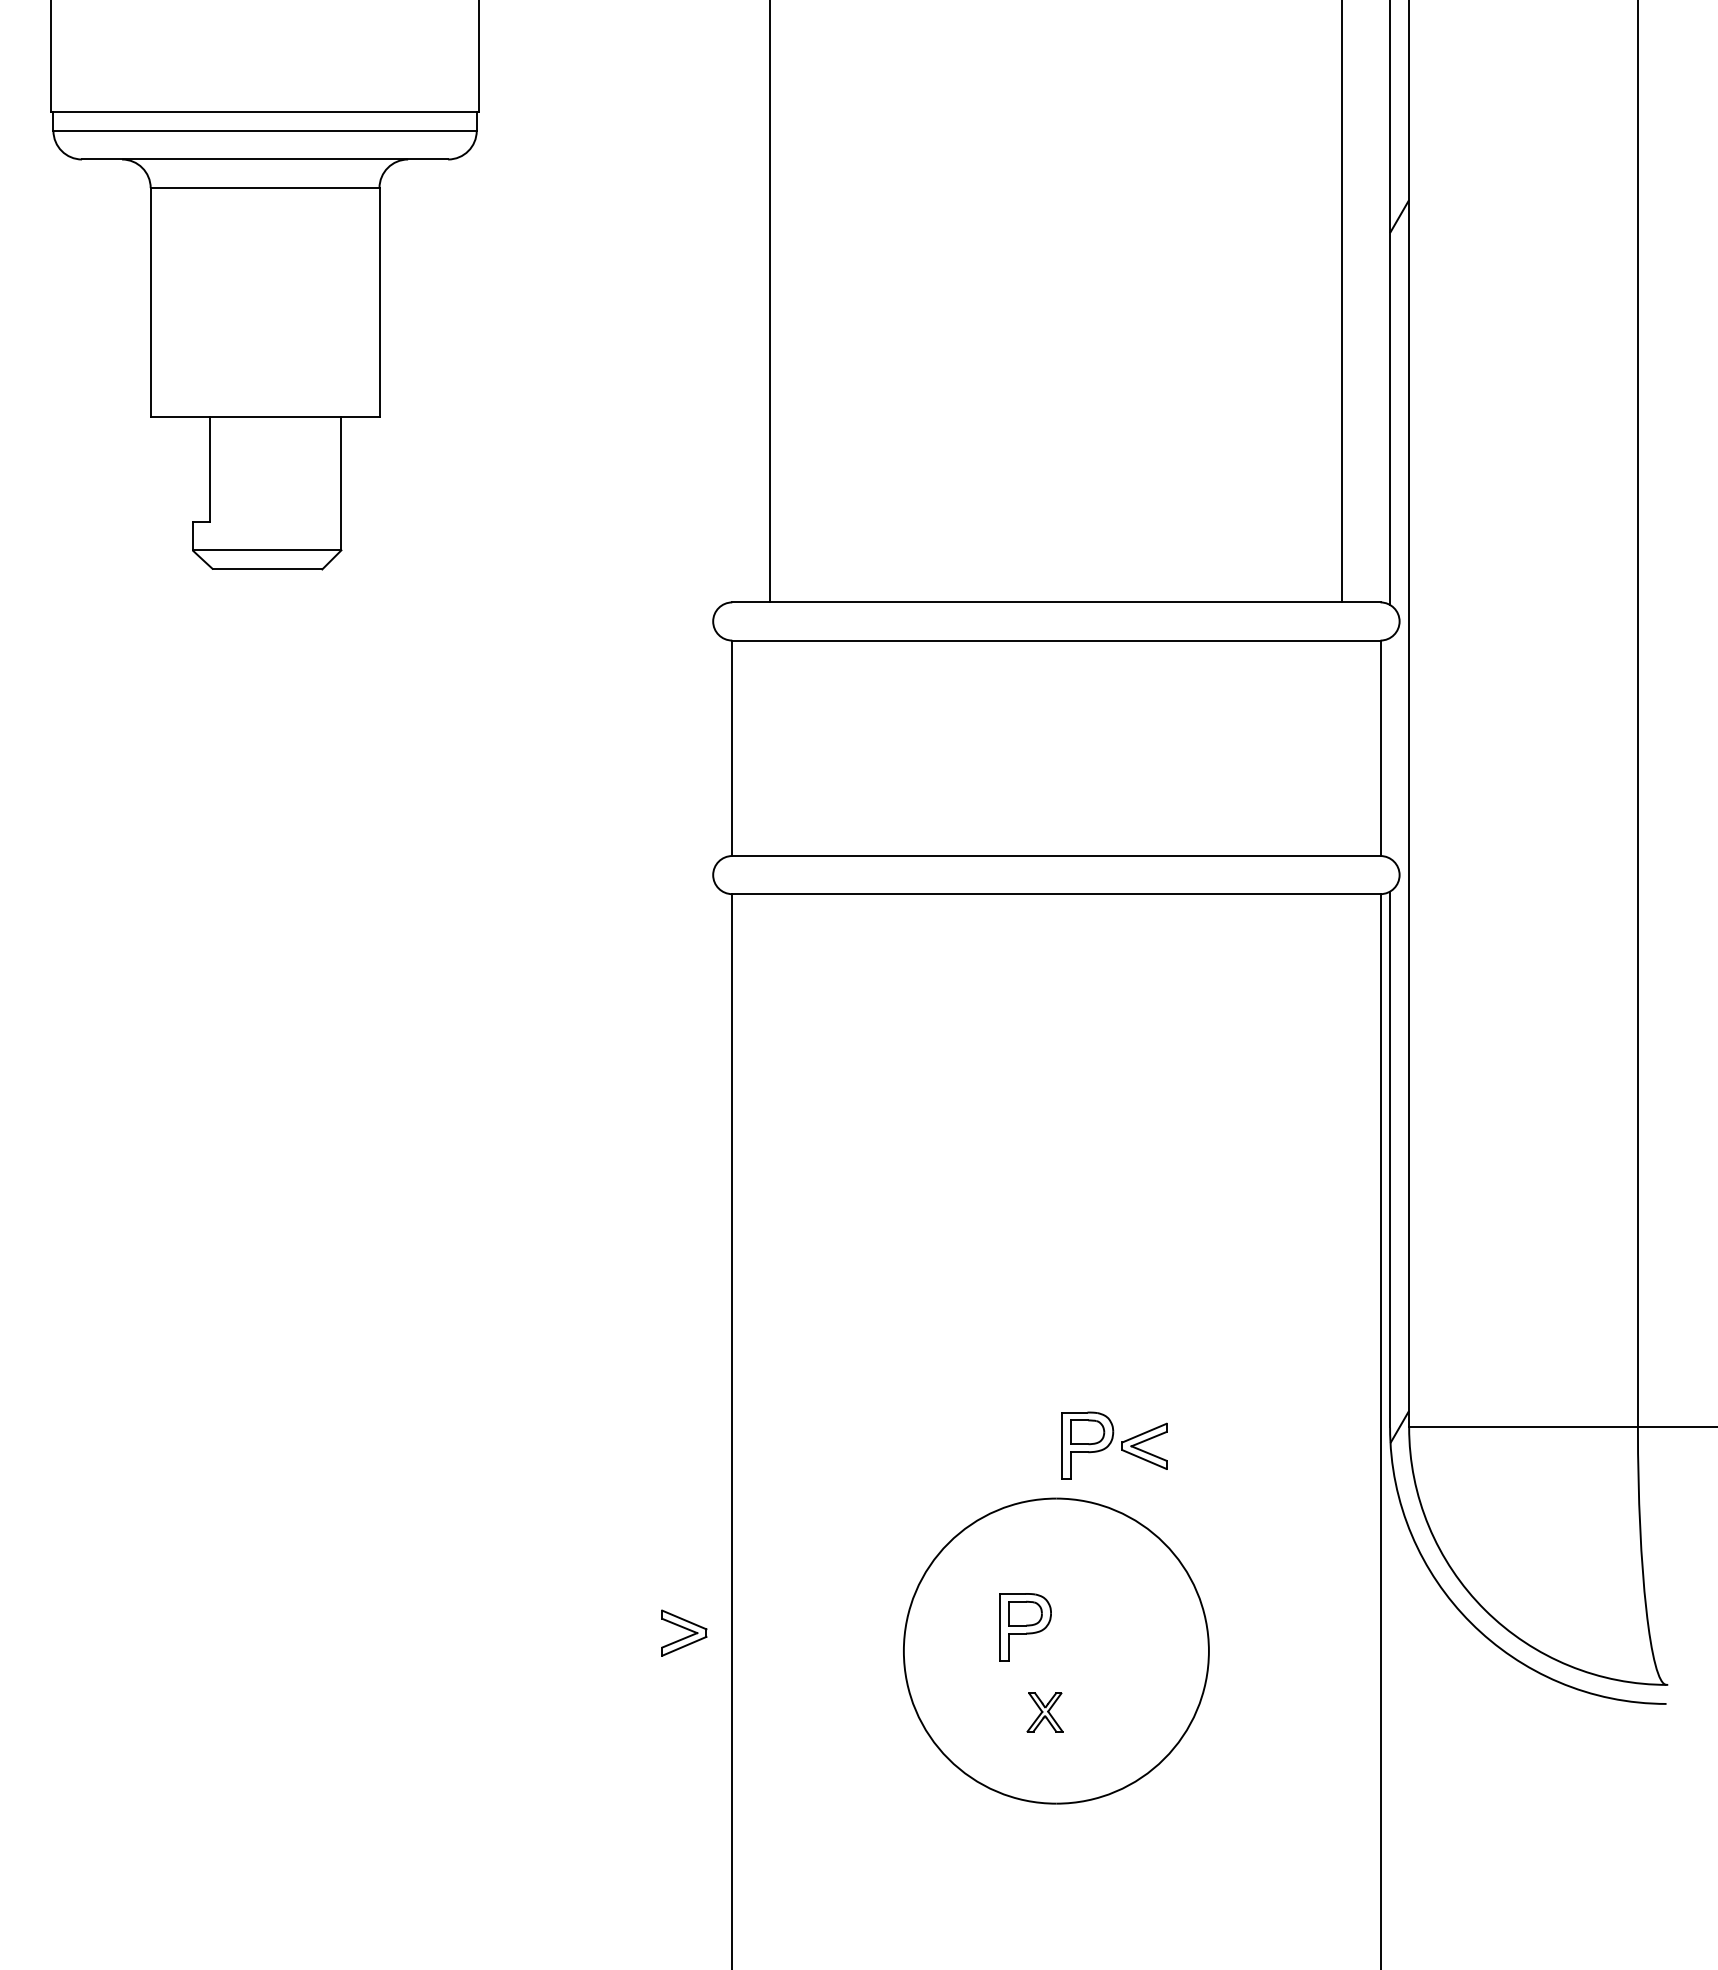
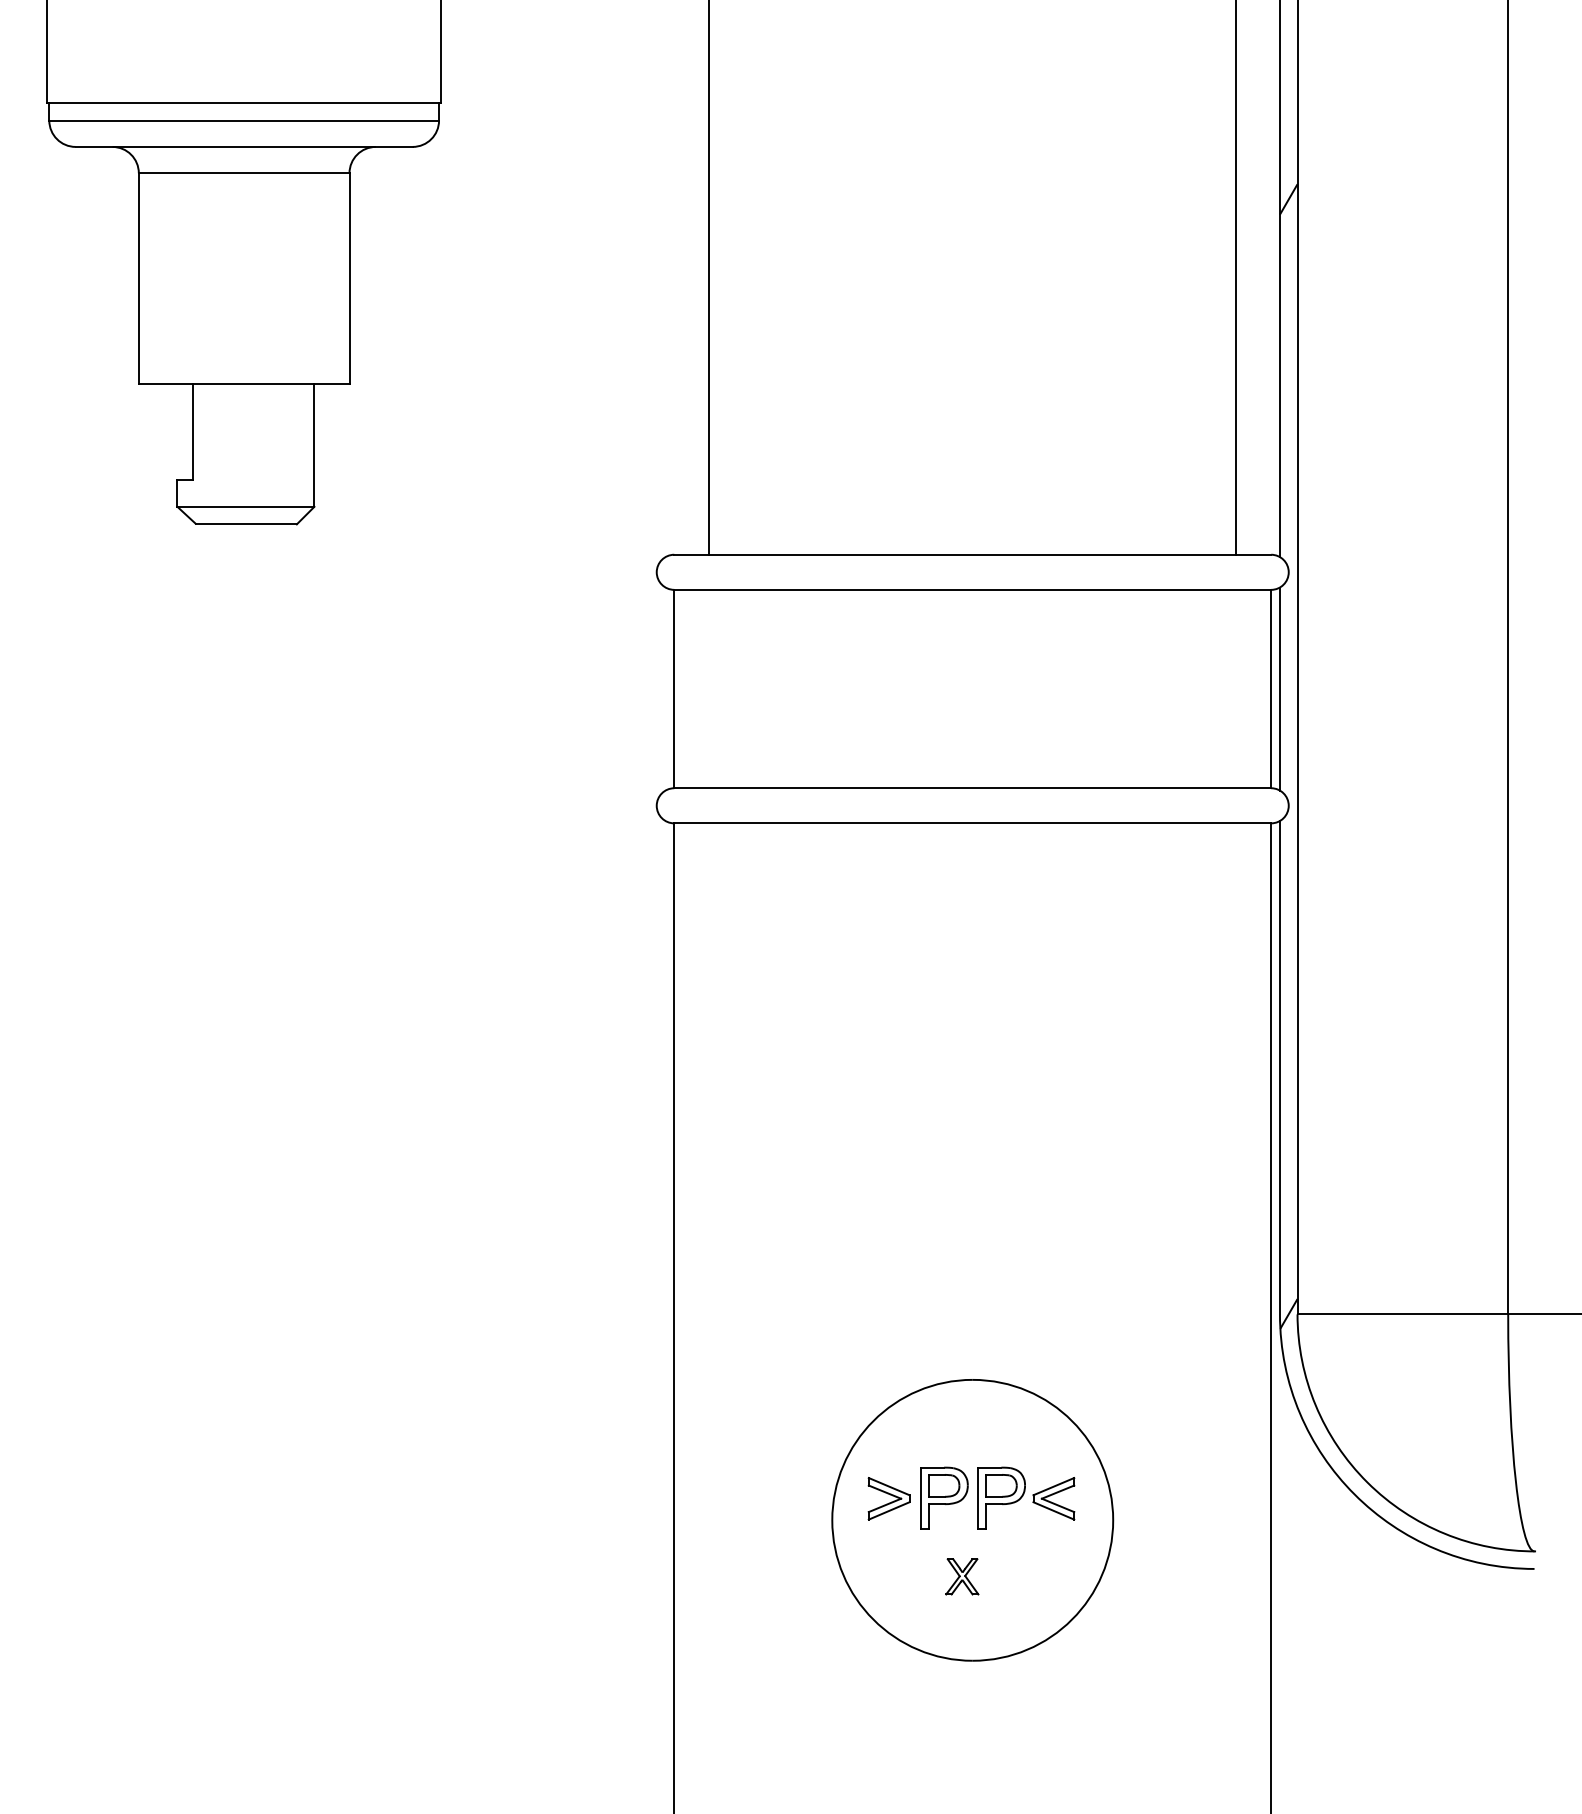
line: (1389, 747) -> (1279, 688), added
part: (1114, 1444) -> (1026, 1497), moved
part: (683, 1632) -> (888, 1498), moved

